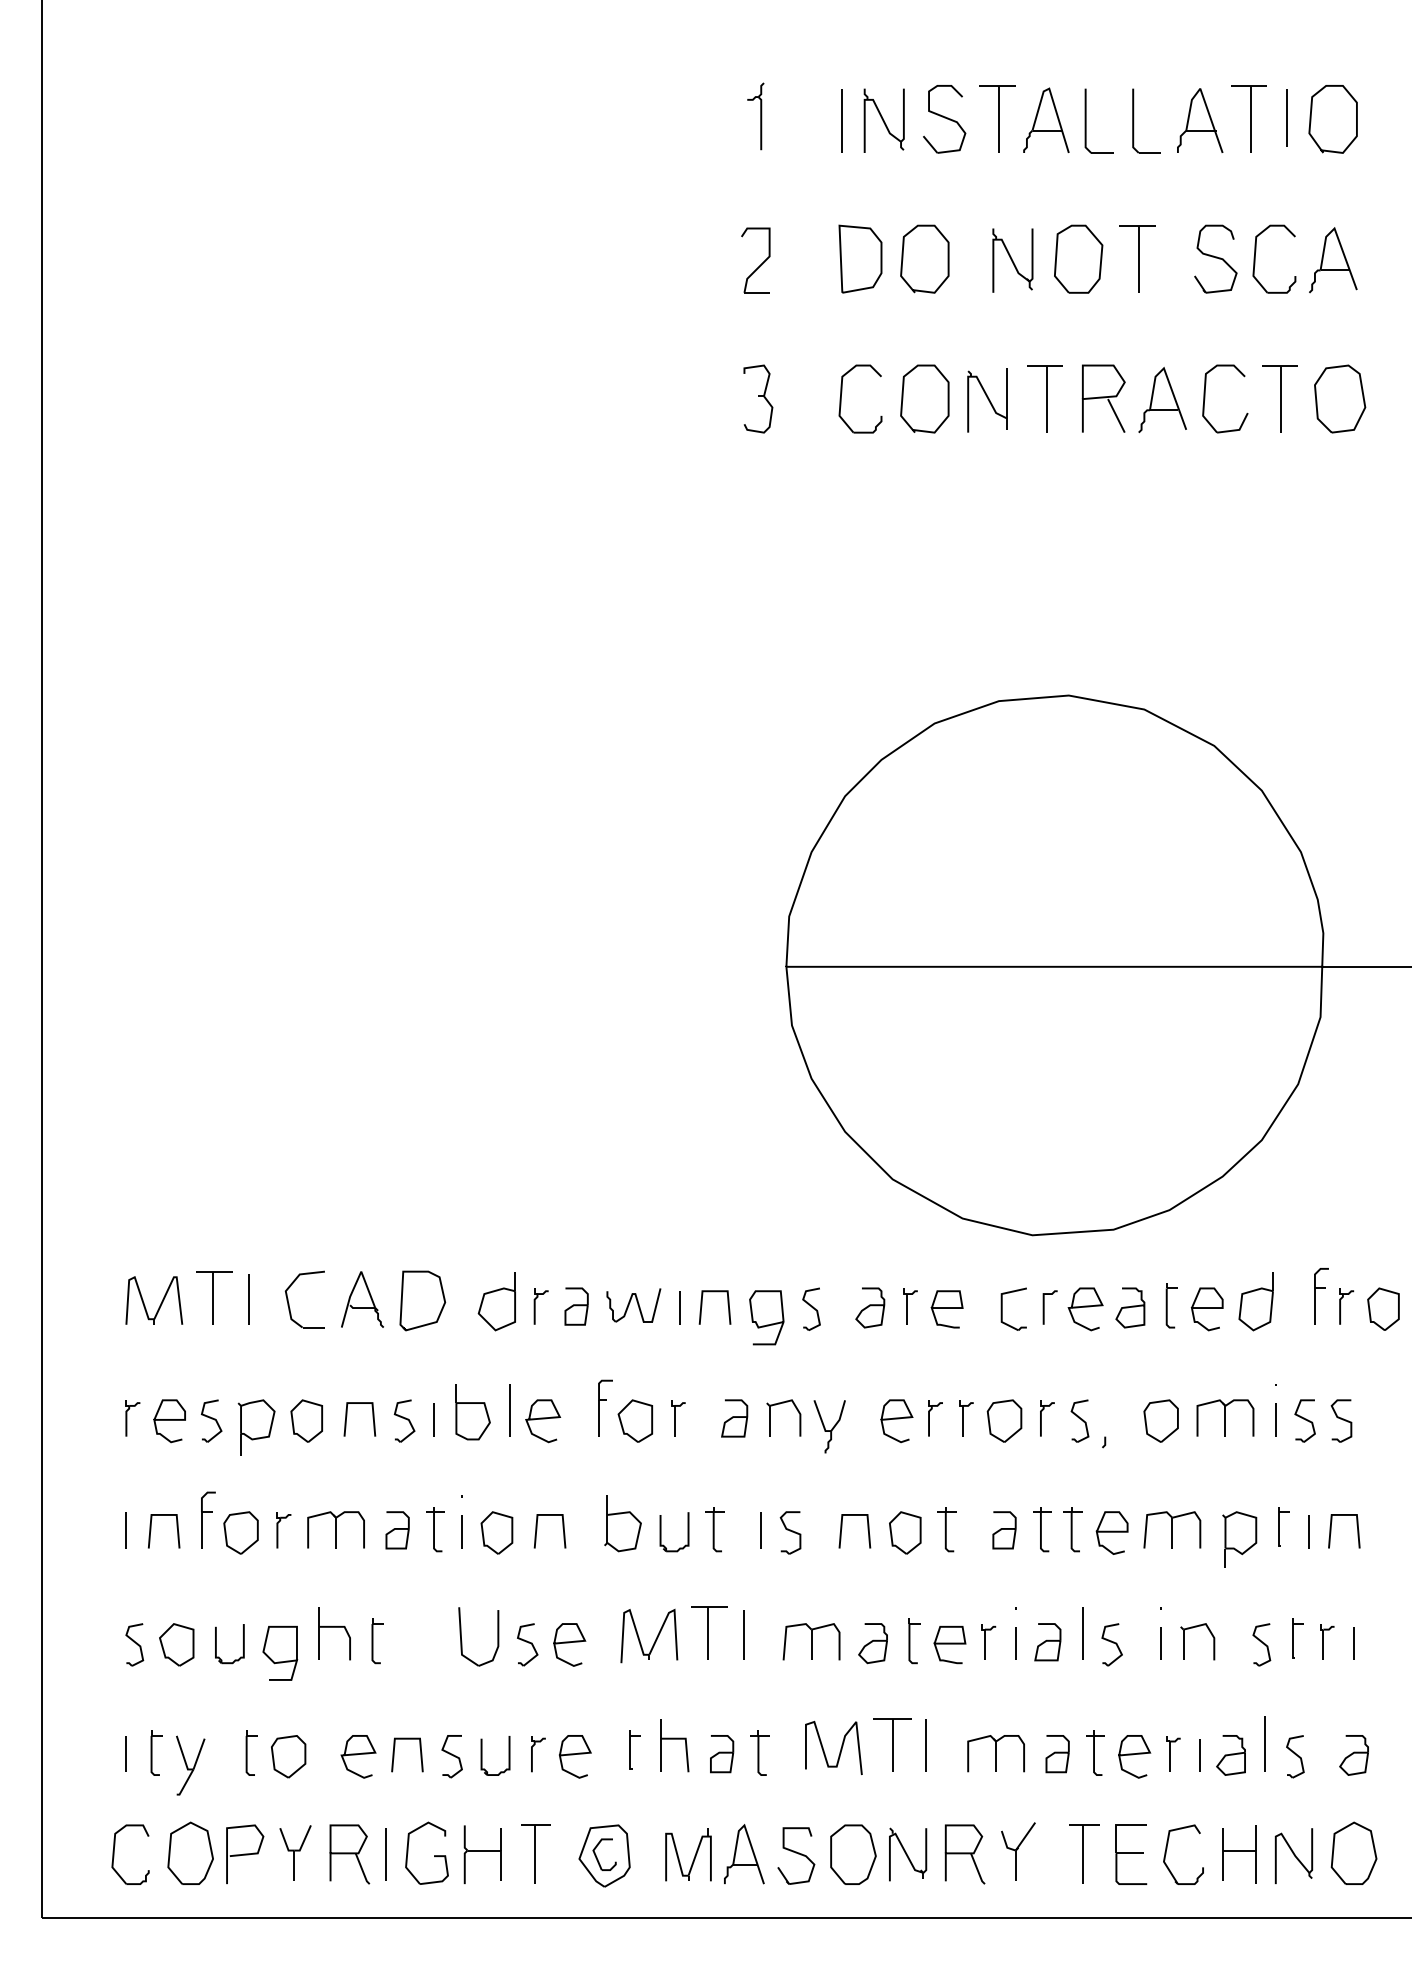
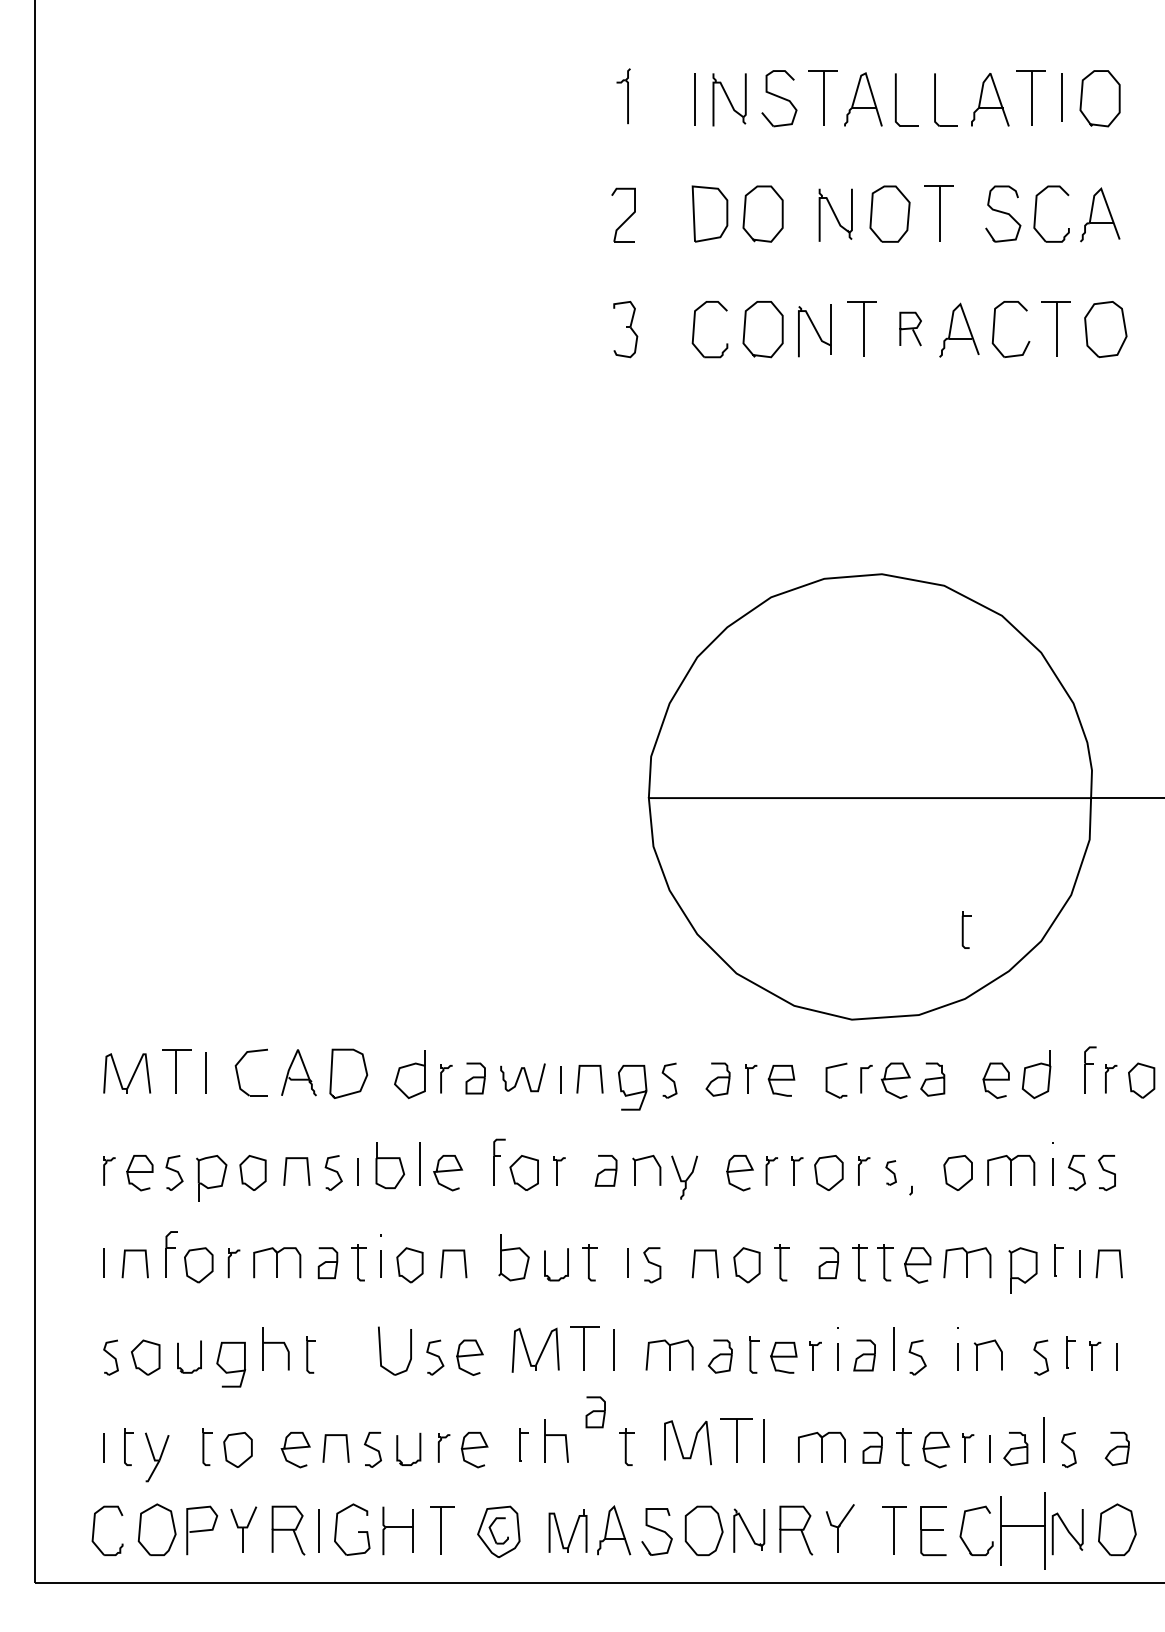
part: (1103, 398) -> (910, 329), size x0.6
part: (1171, 1305) -> (966, 929), moved
part: (1079, 1420) -> (890, 1172), size x0.7
part: (722, 1754) -> (596, 1412), moved
part: (1239, 1854) -> (1022, 1530), size x1.6

